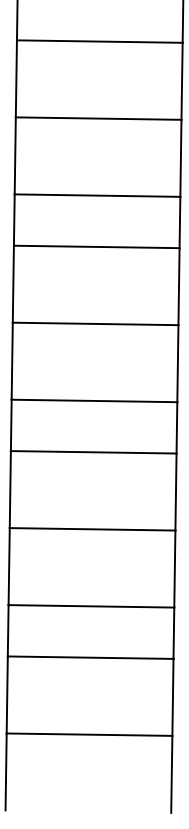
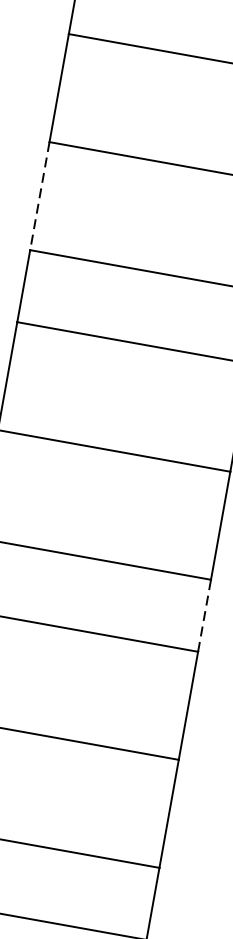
line: (15, 155) -> (40, 195), solid -> dashed
line: (176, 427) -> (204, 615), solid -> dashed

